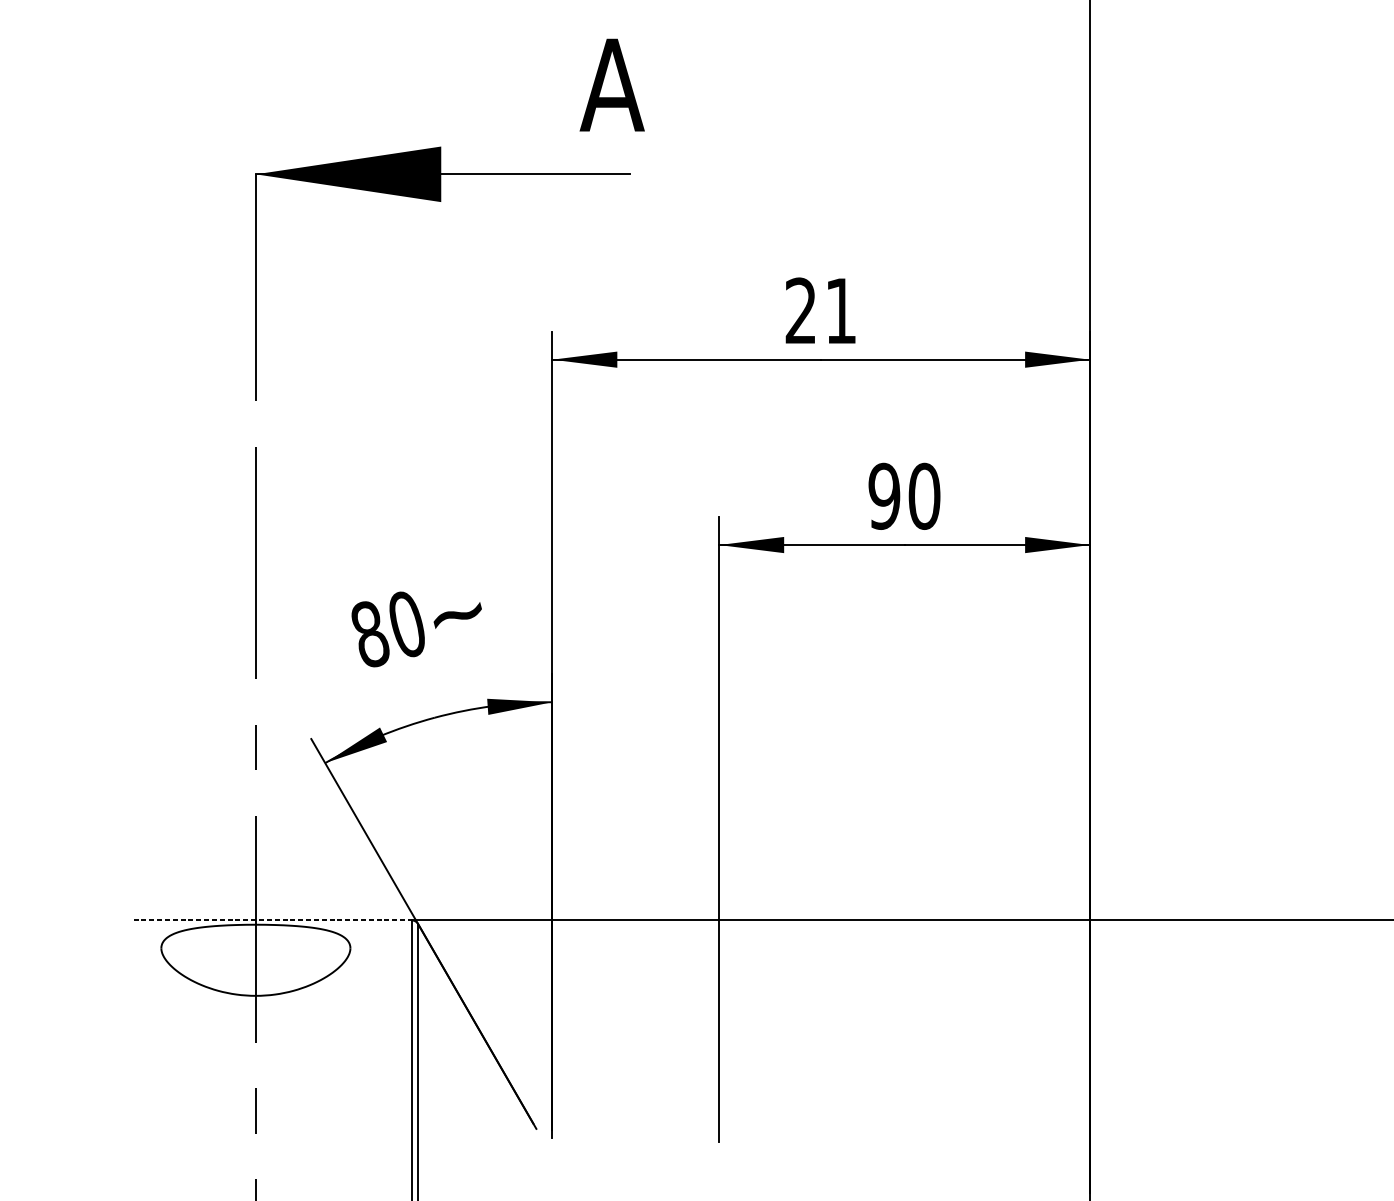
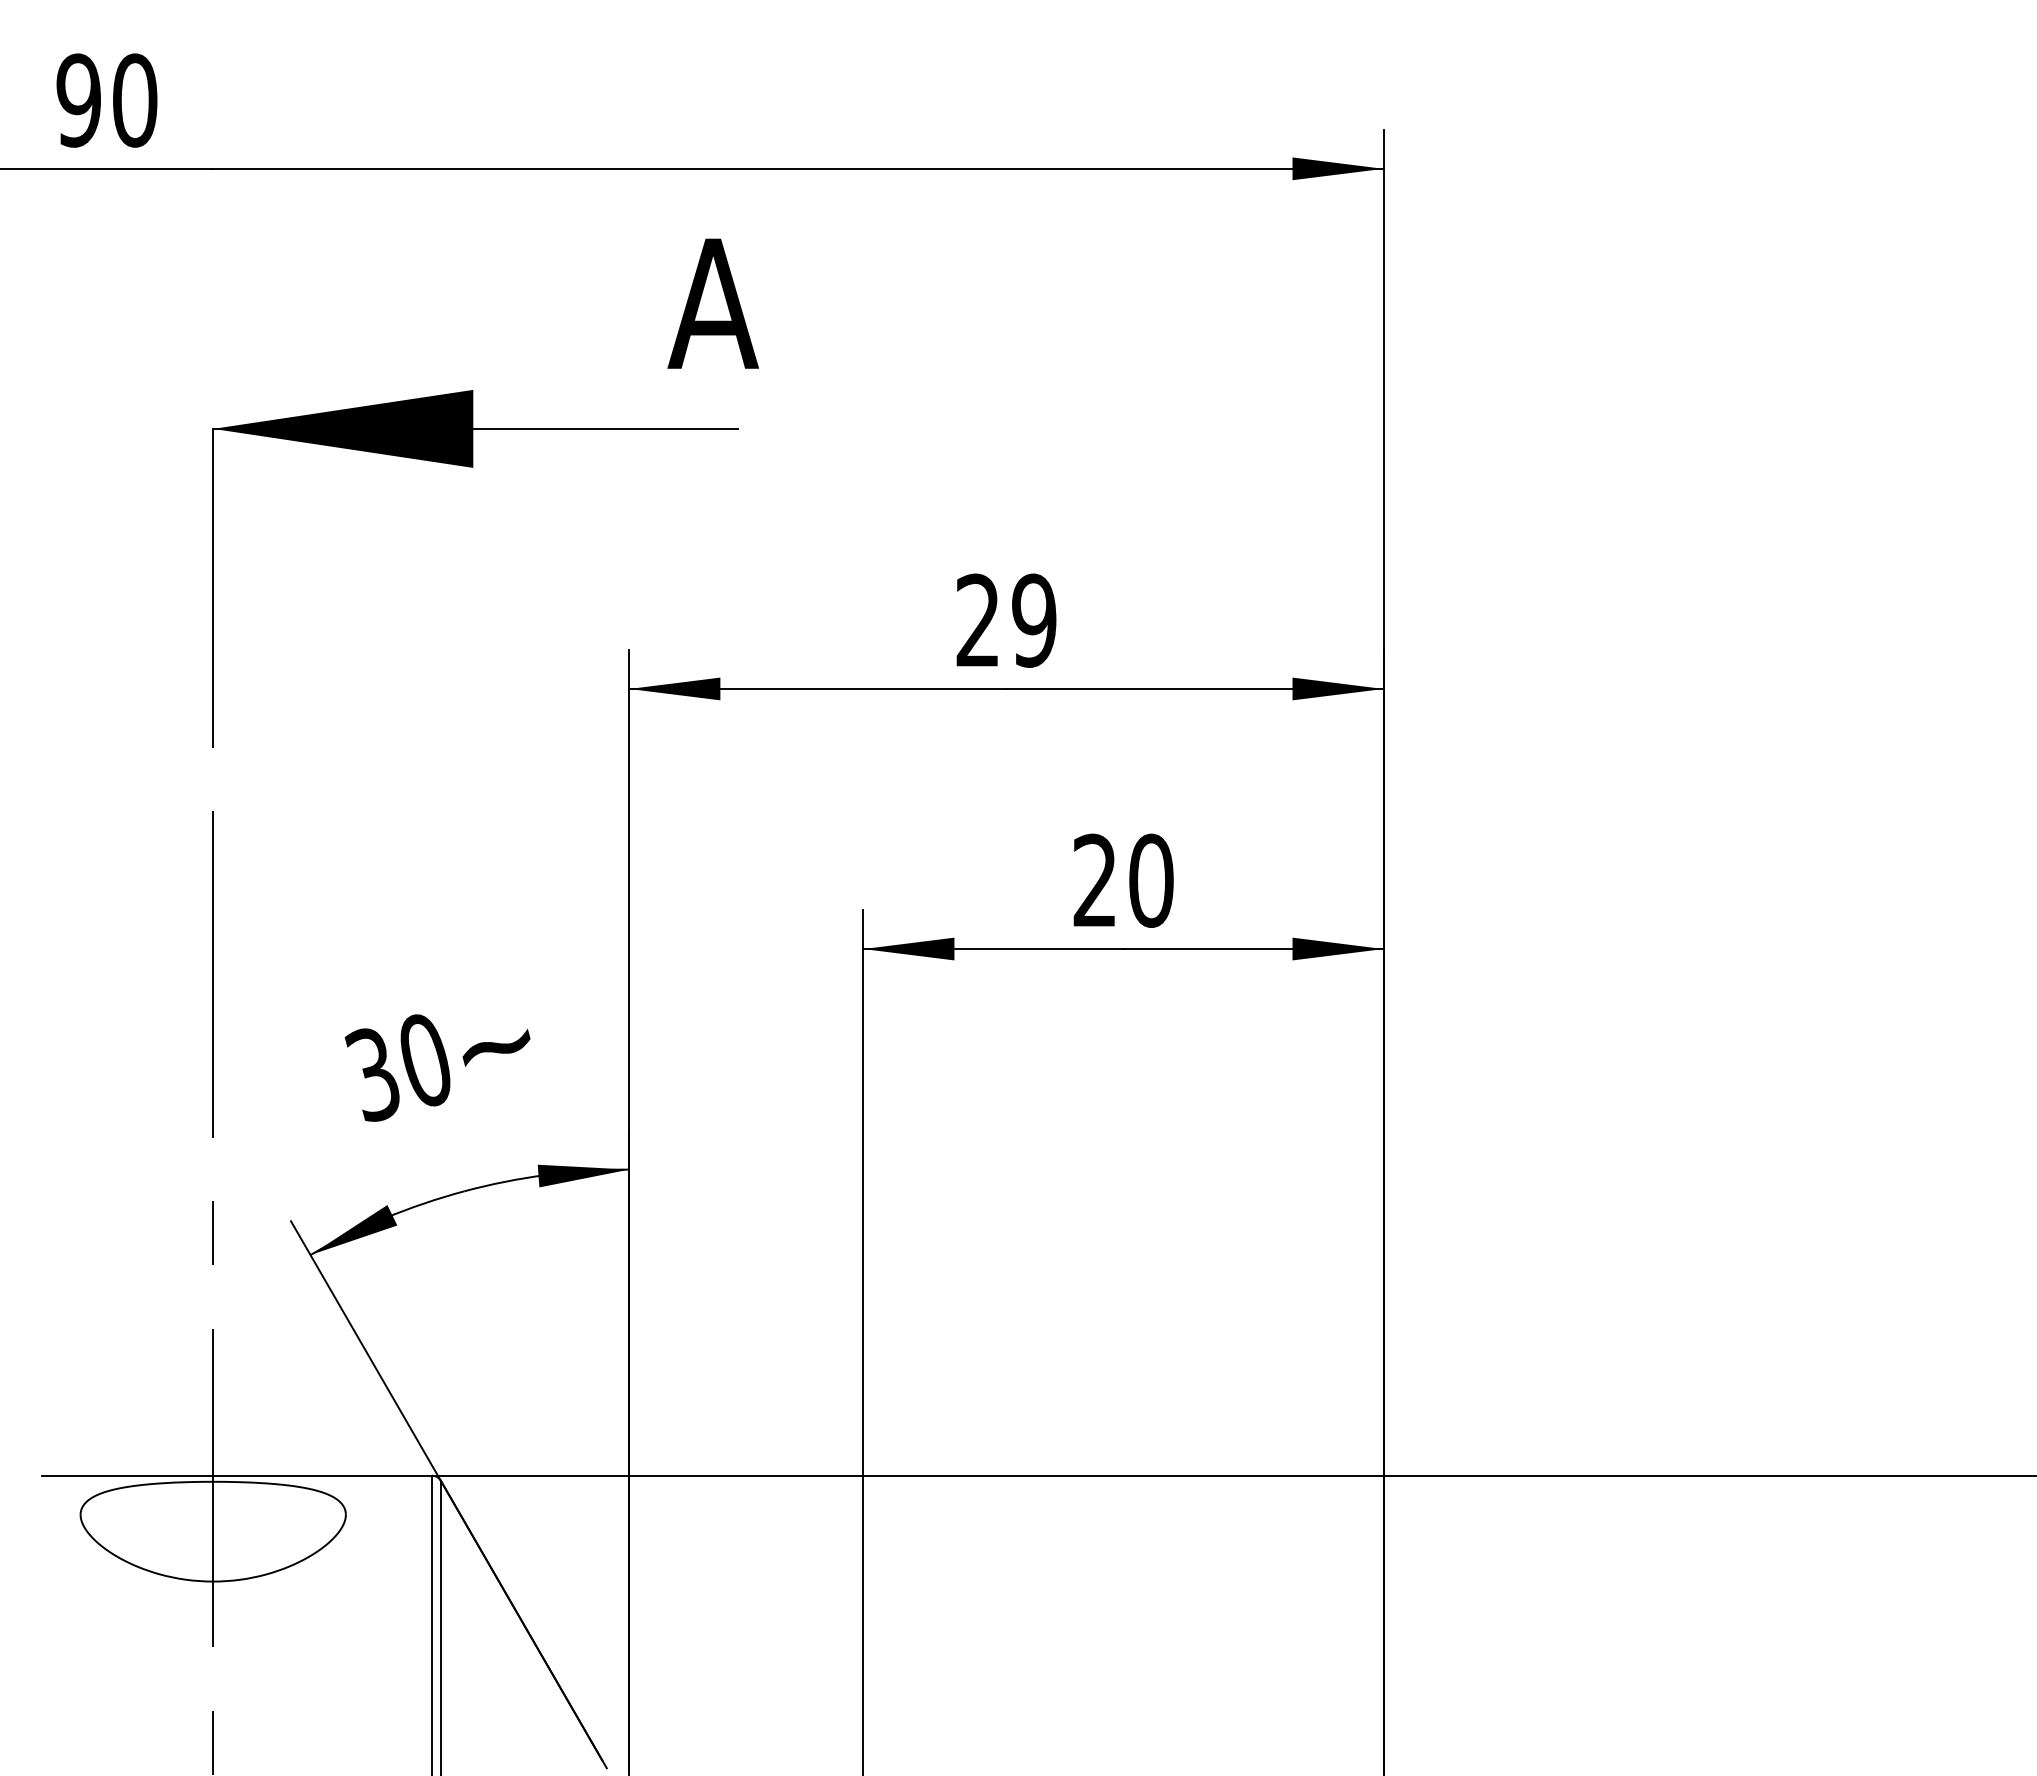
text: (841, 310) -> (1034, 620), 21 -> 29
text: (884, 496) -> (1095, 880), 90 -> 20
text: (369, 634) -> (372, 1074), 80 -> 30
line: (273, 920) -> (237, 1475), dashed -> solid

